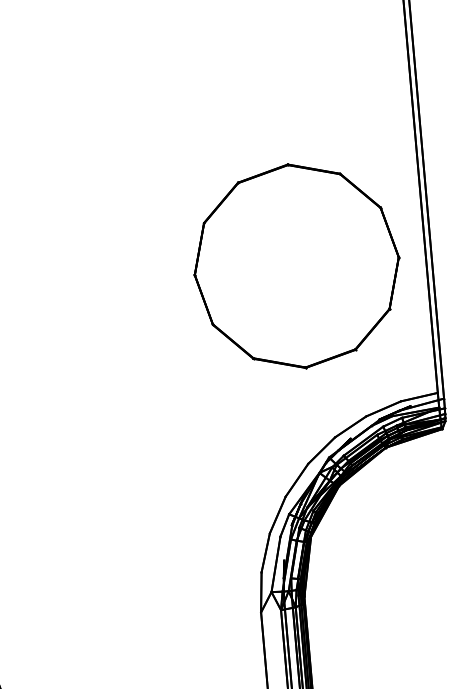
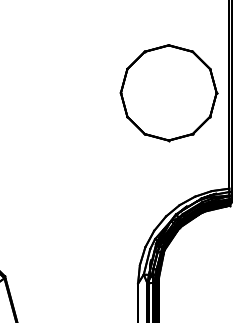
part: (296, 267) -> (168, 93), moved

